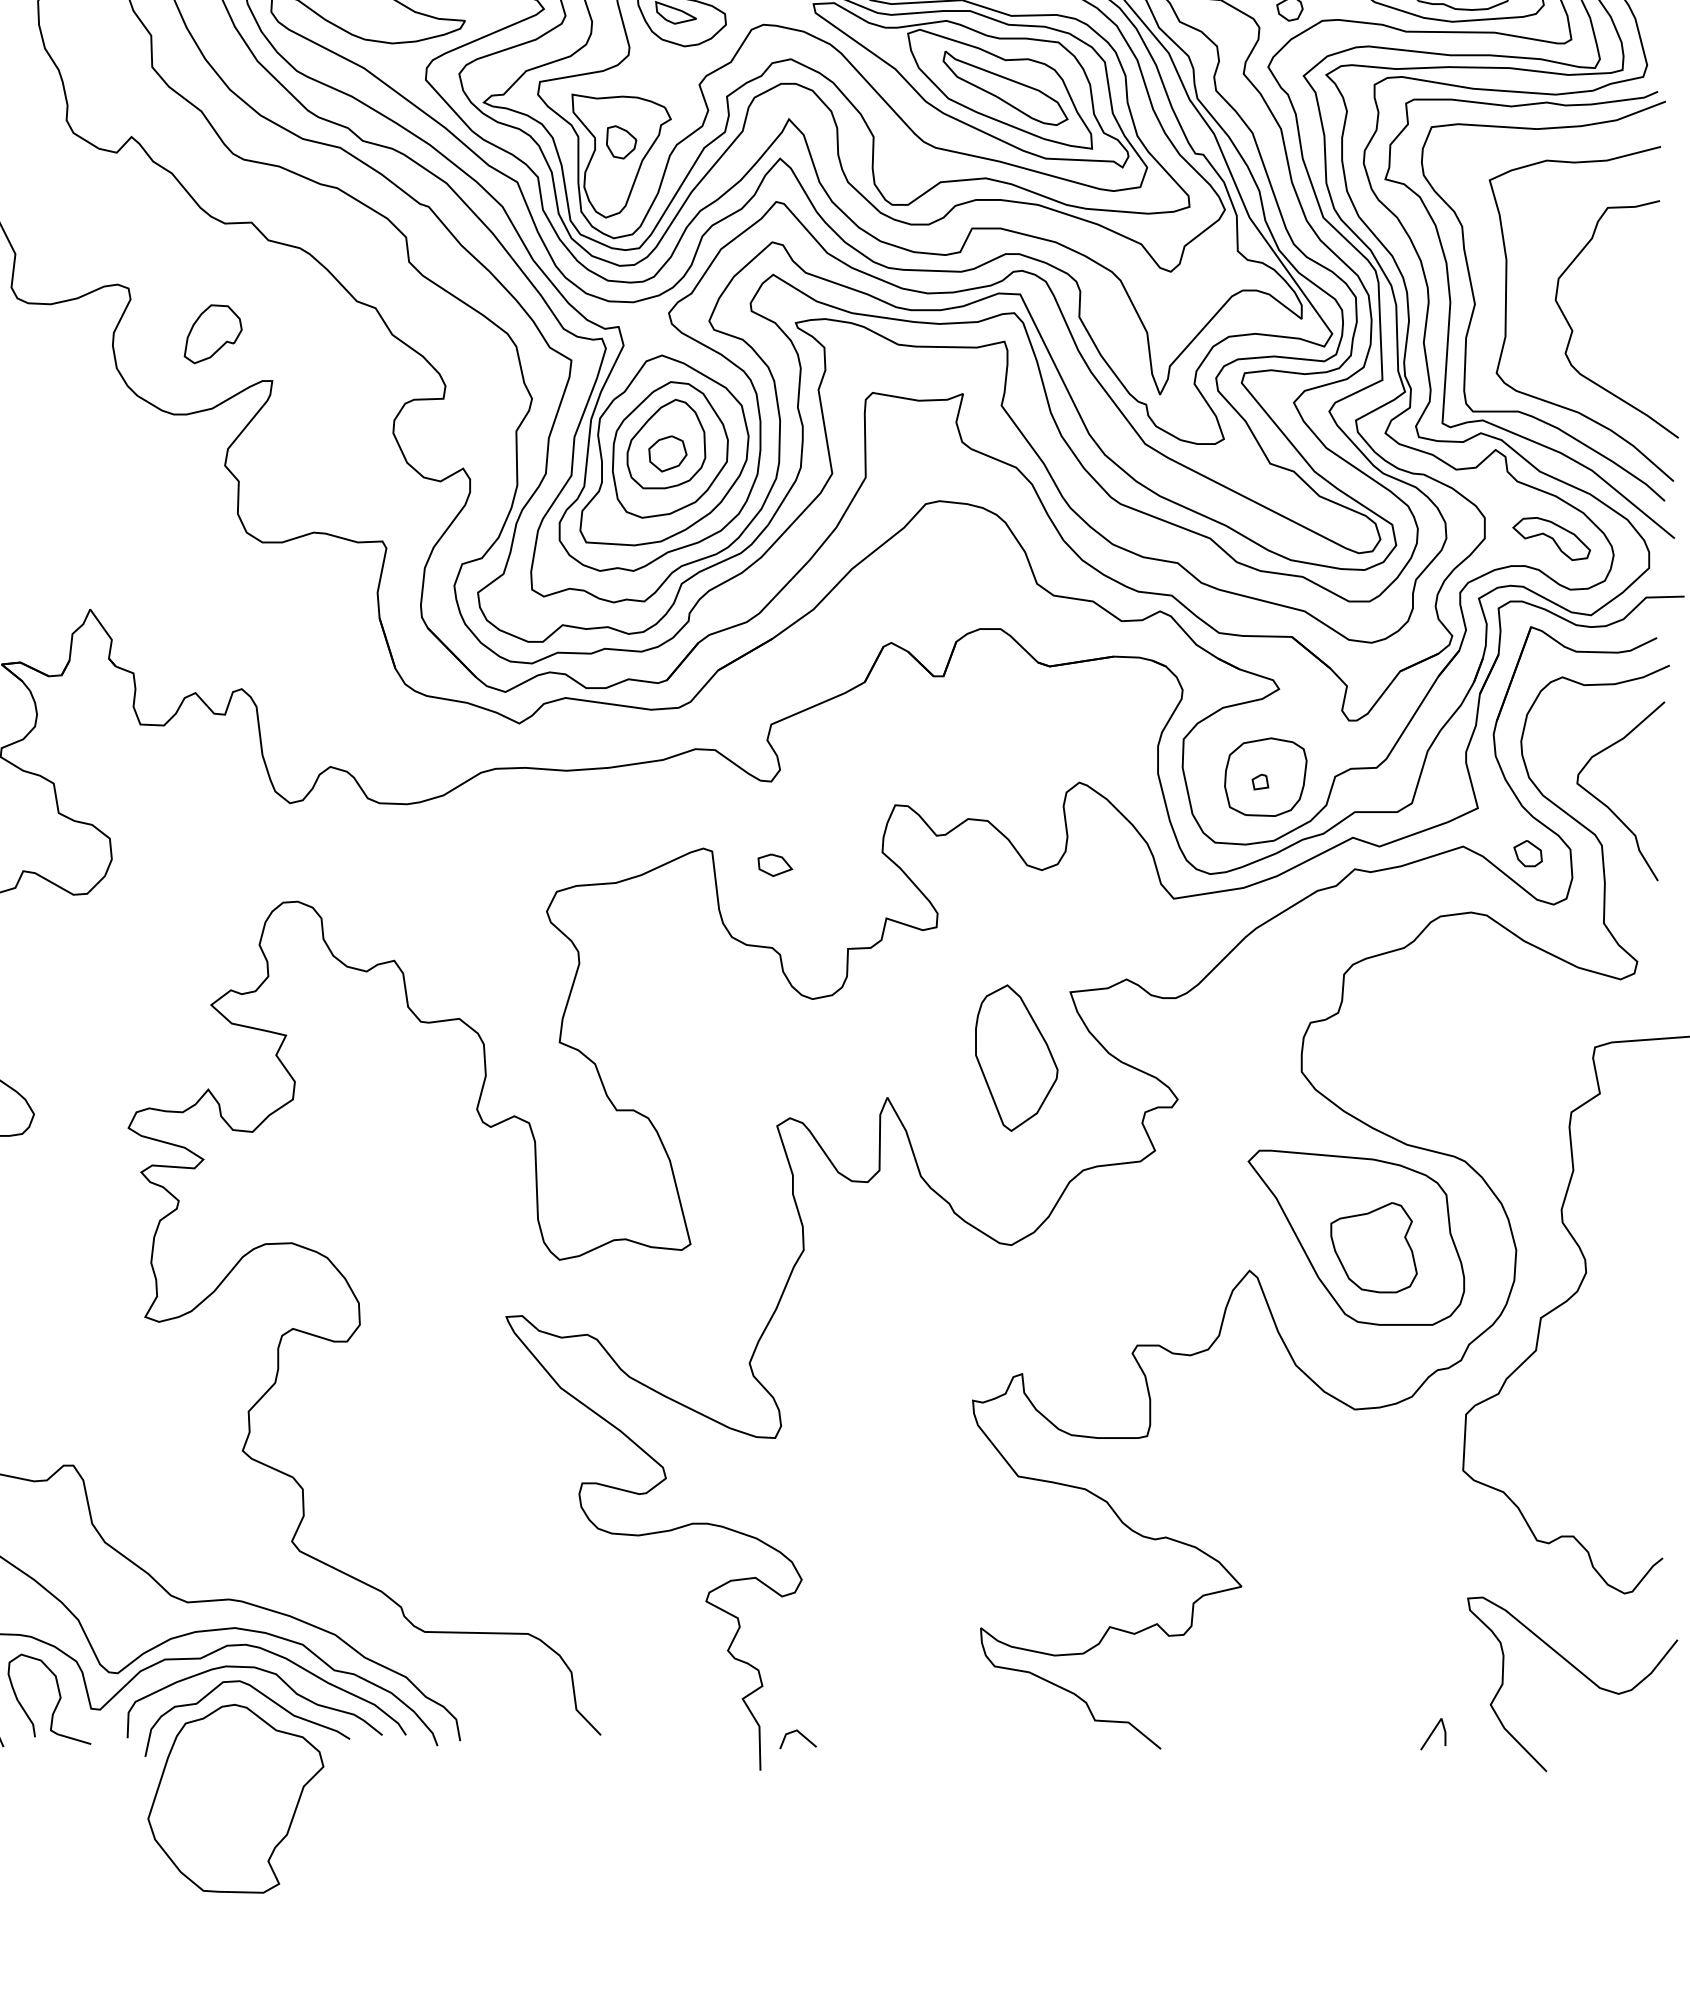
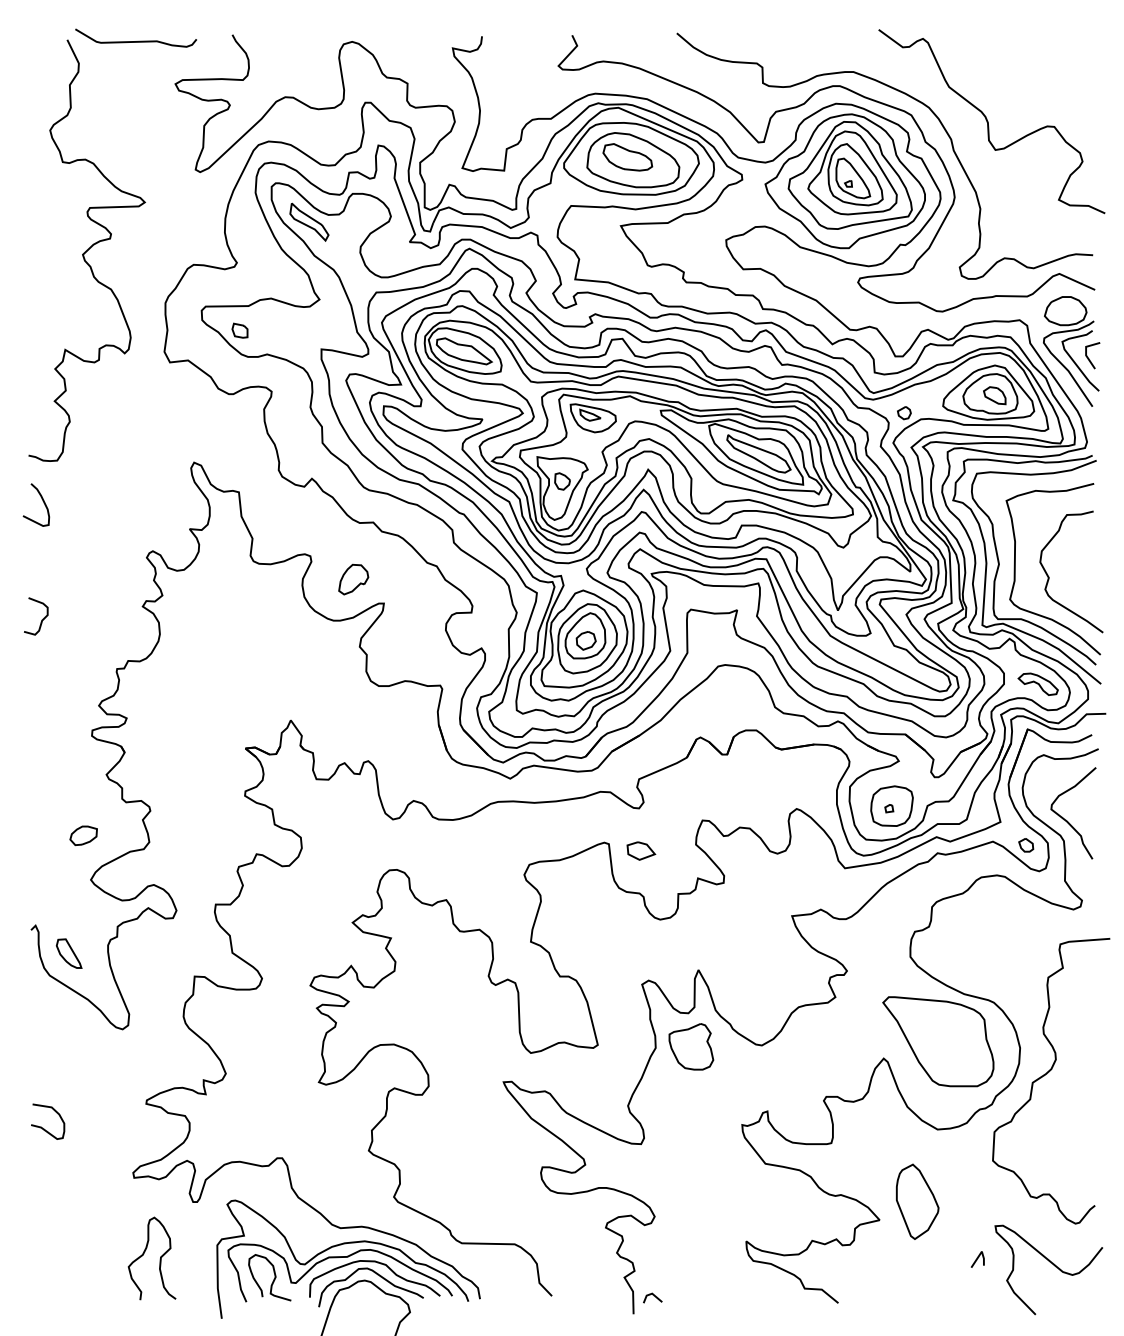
part: (773, 865) -> (640, 851), size x1.6
part: (1016, 1057) -> (917, 1201), moved
part: (1374, 1247) -> (691, 1046), moved
line: (1432, 1733) -> (977, 1259), moved

